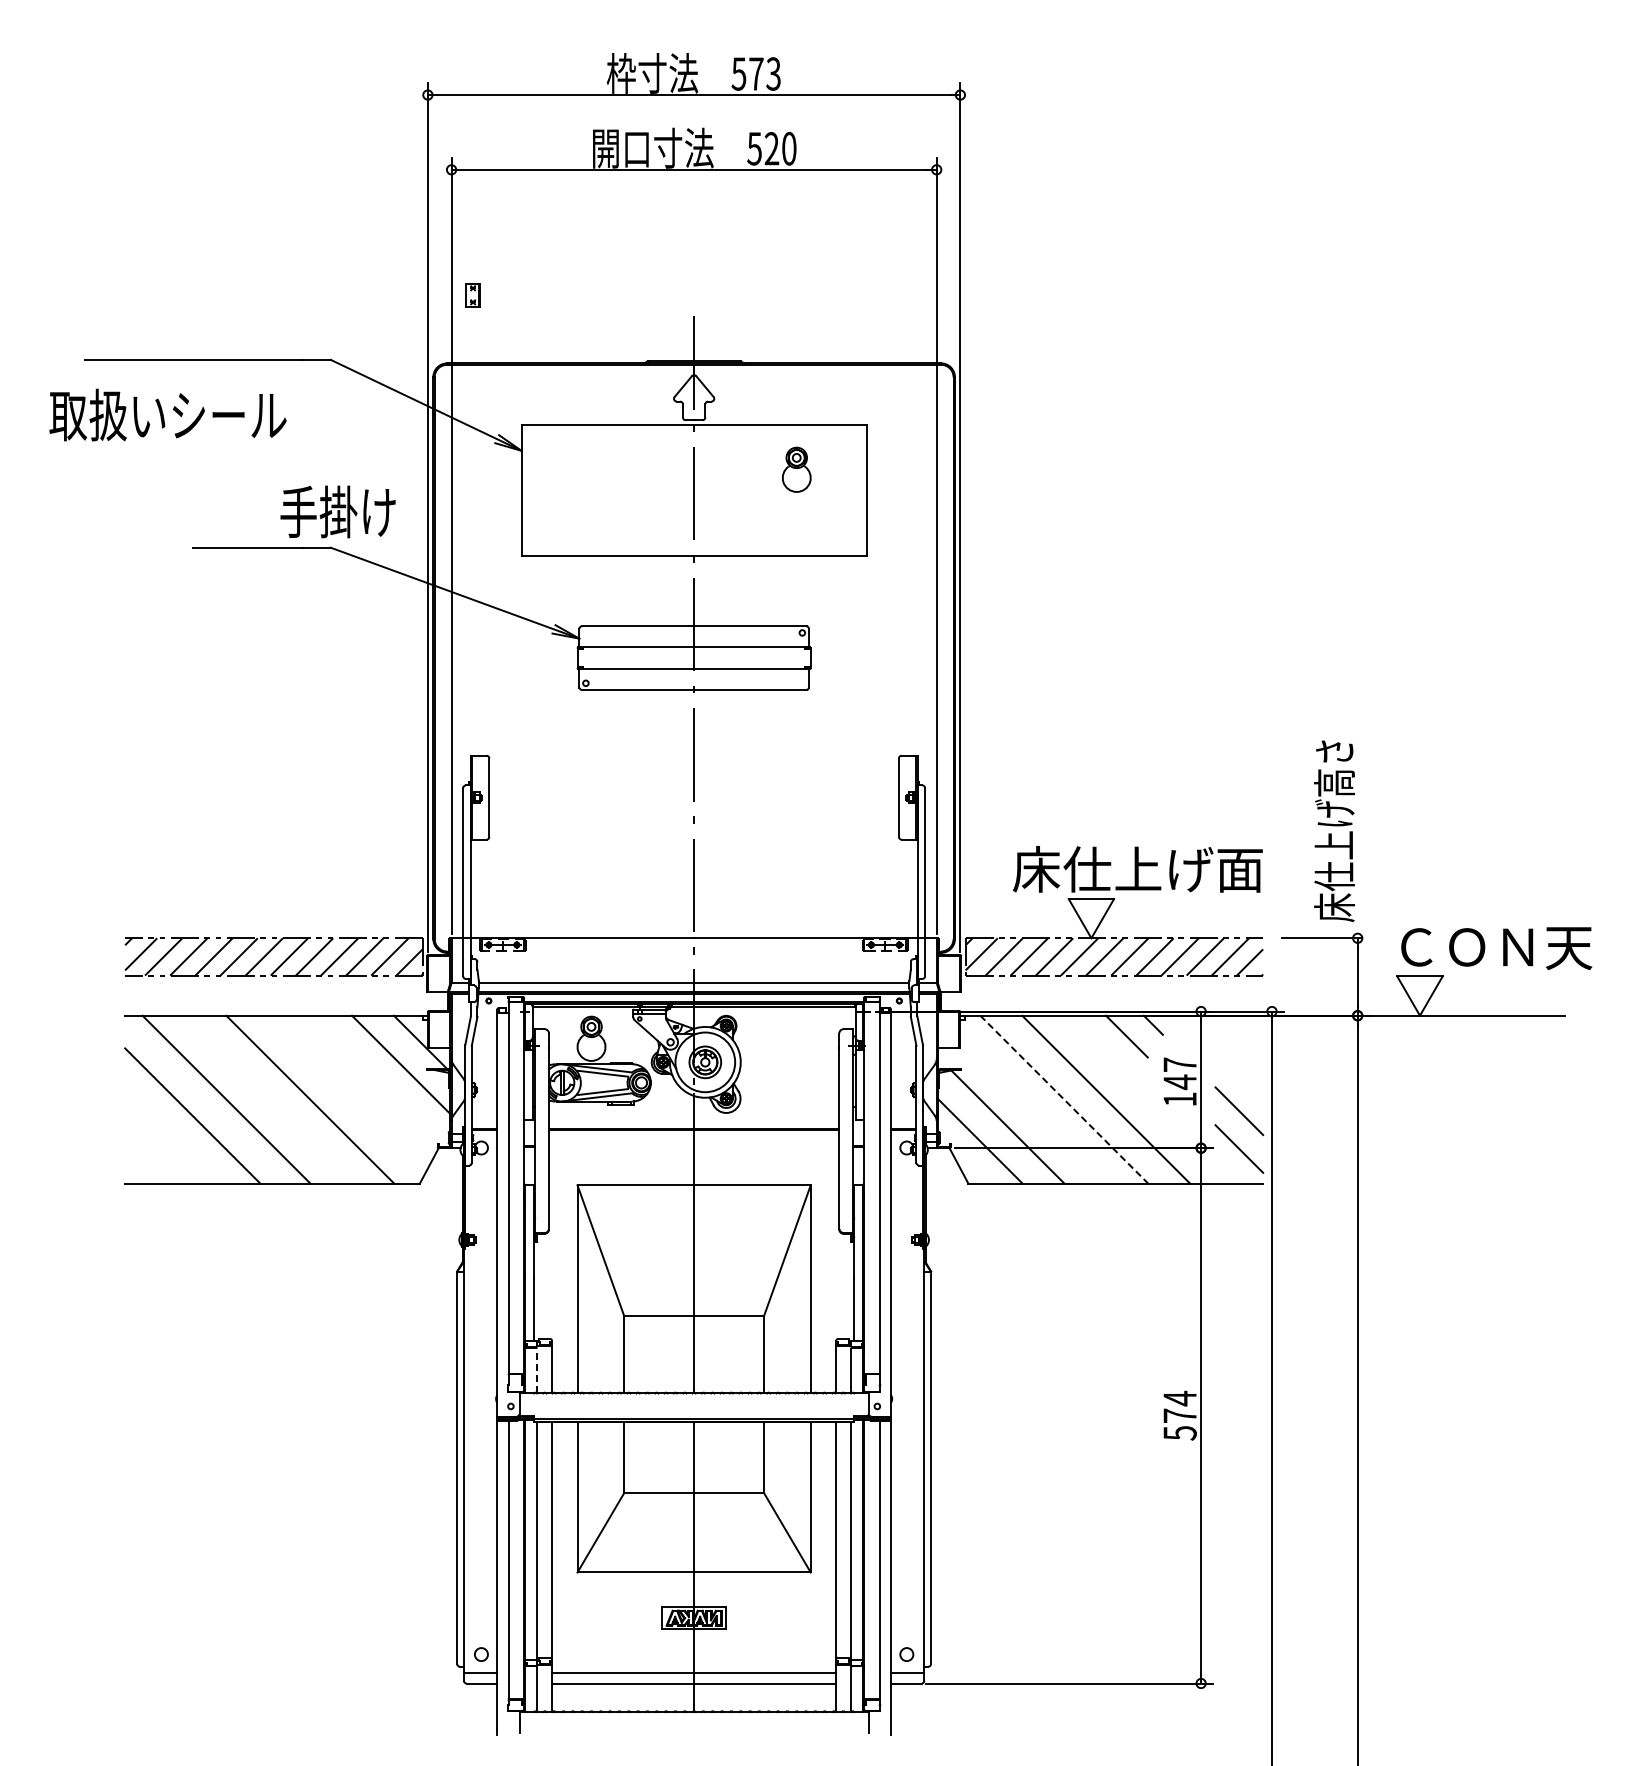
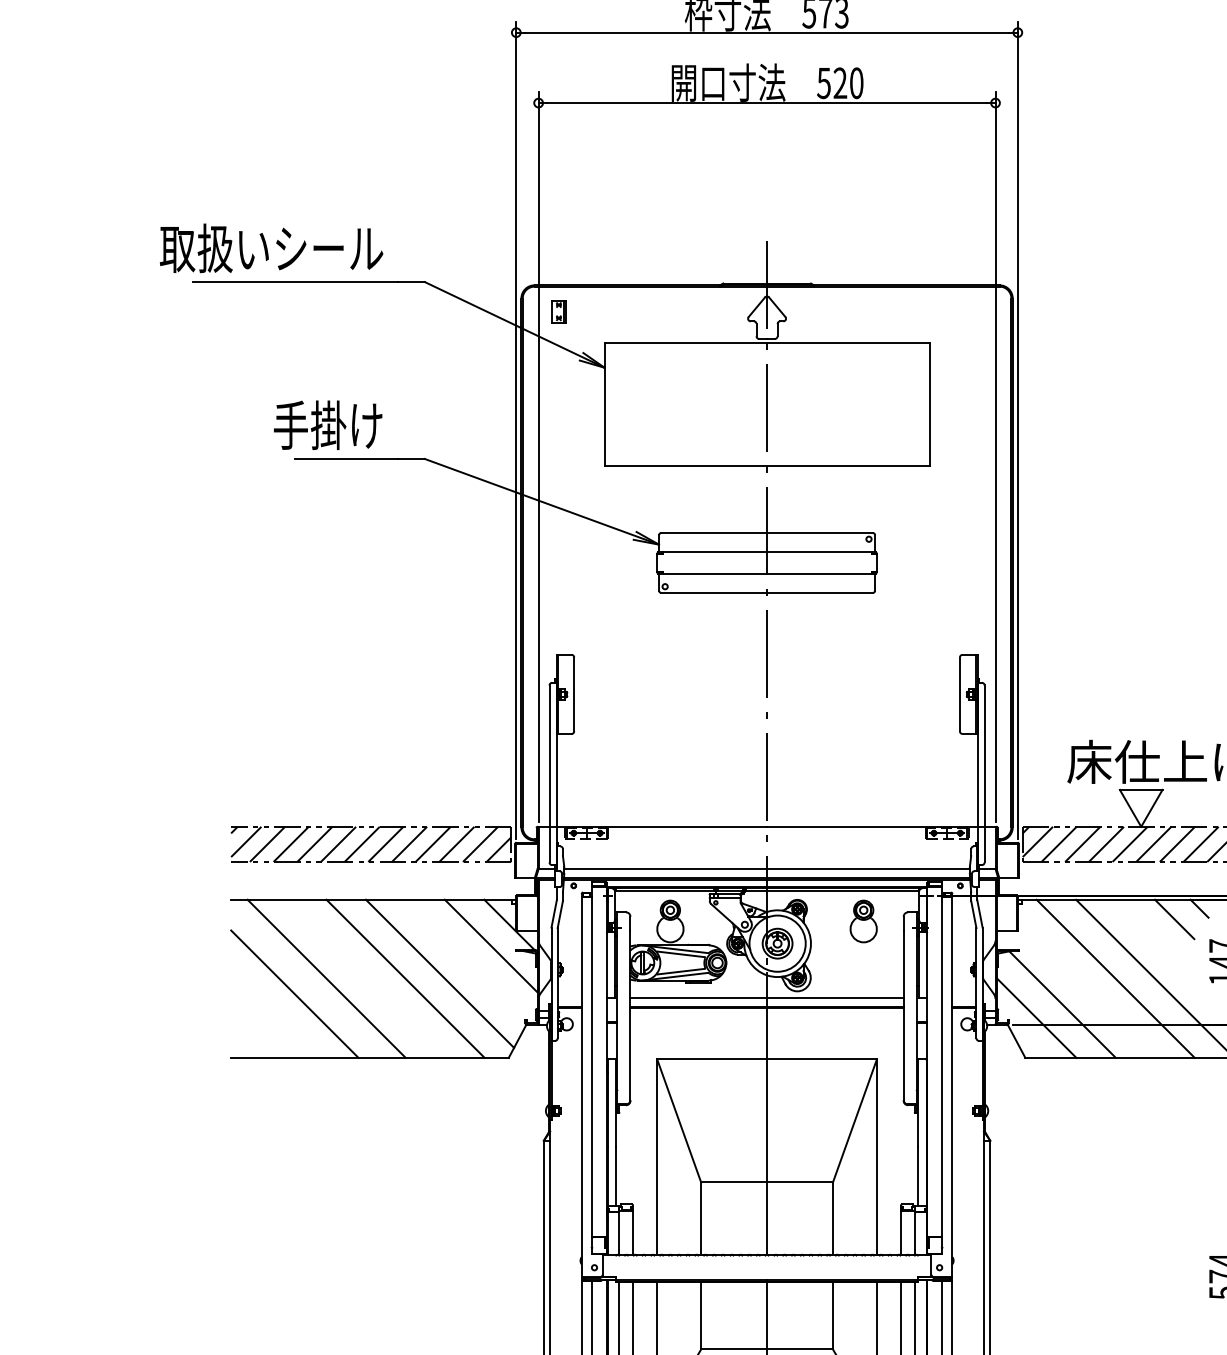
part: (472, 295) -> (558, 311), moved
text: (167, 414) -> (271, 247), moved
part: (796, 469) -> (863, 921), moved
text: (337, 511) -> (327, 424), moved
line: (346, 1094) -> (439, 973), added
line: (1064, 1099) -> (1115, 978), dashed -> solid
line: (694, 1120) -> (767, 998), added
line: (536, 1370) -> (618, 1233), dashed -> solid

